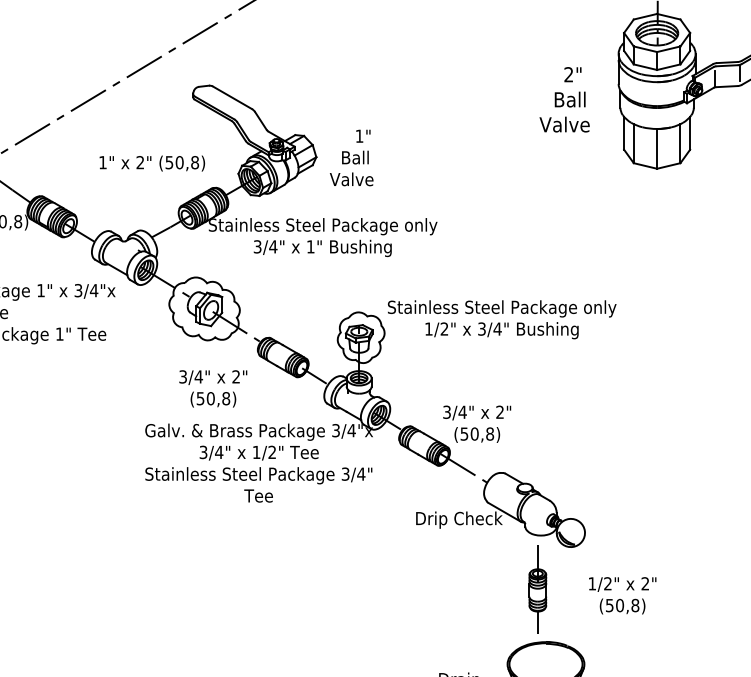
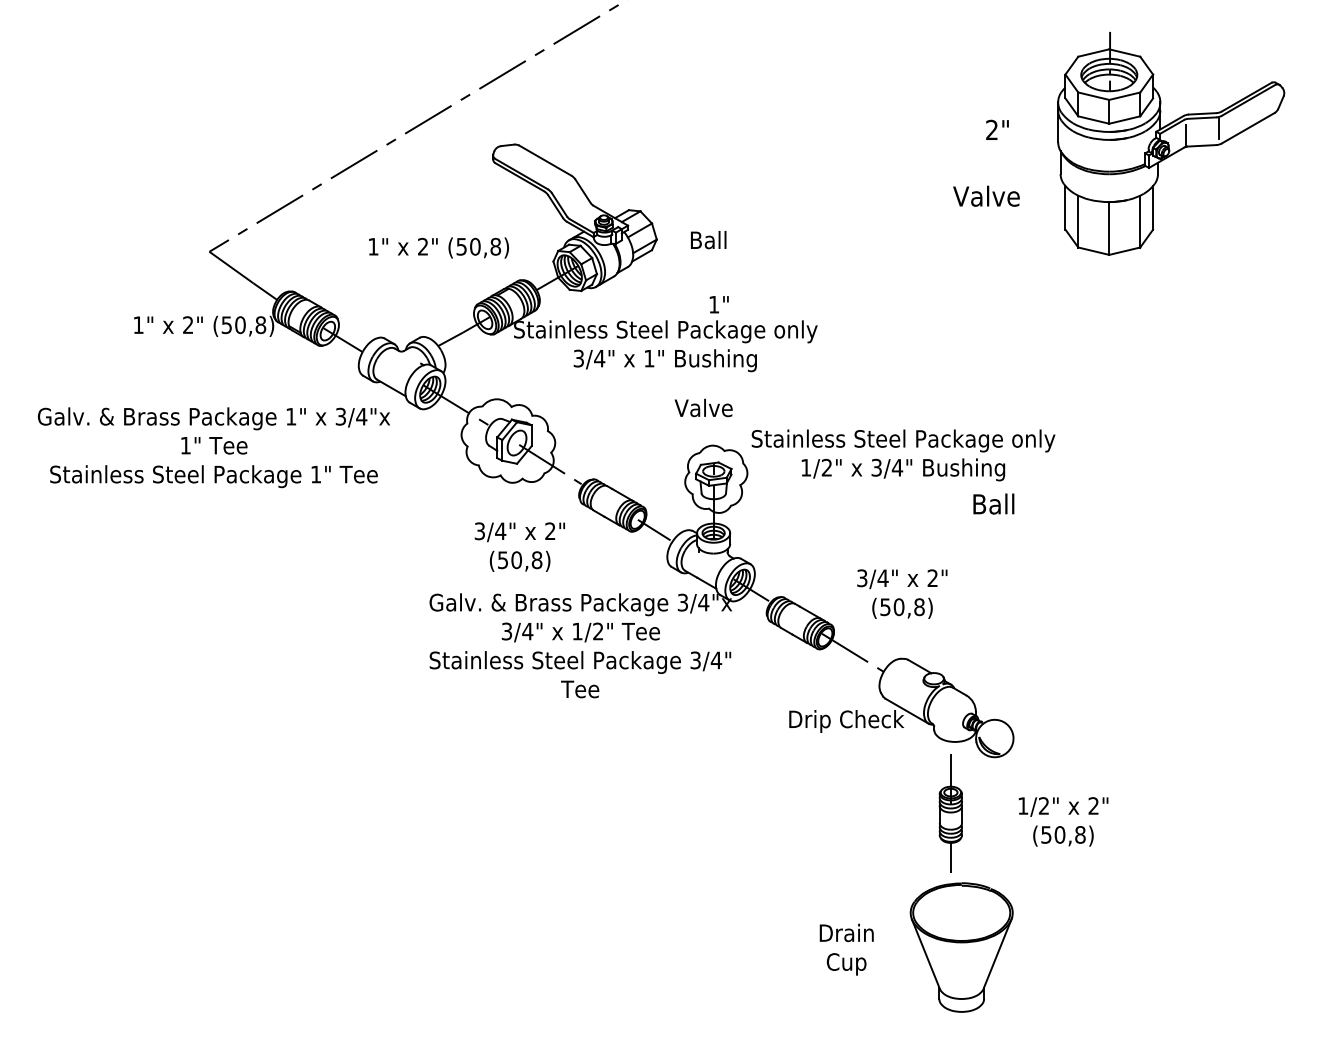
text: (569, 99) -> (993, 503), moved
text: (362, 136) -> (718, 304), moved
text: (351, 179) -> (703, 407), moved
text: (477, 423) -> (902, 593), moved

